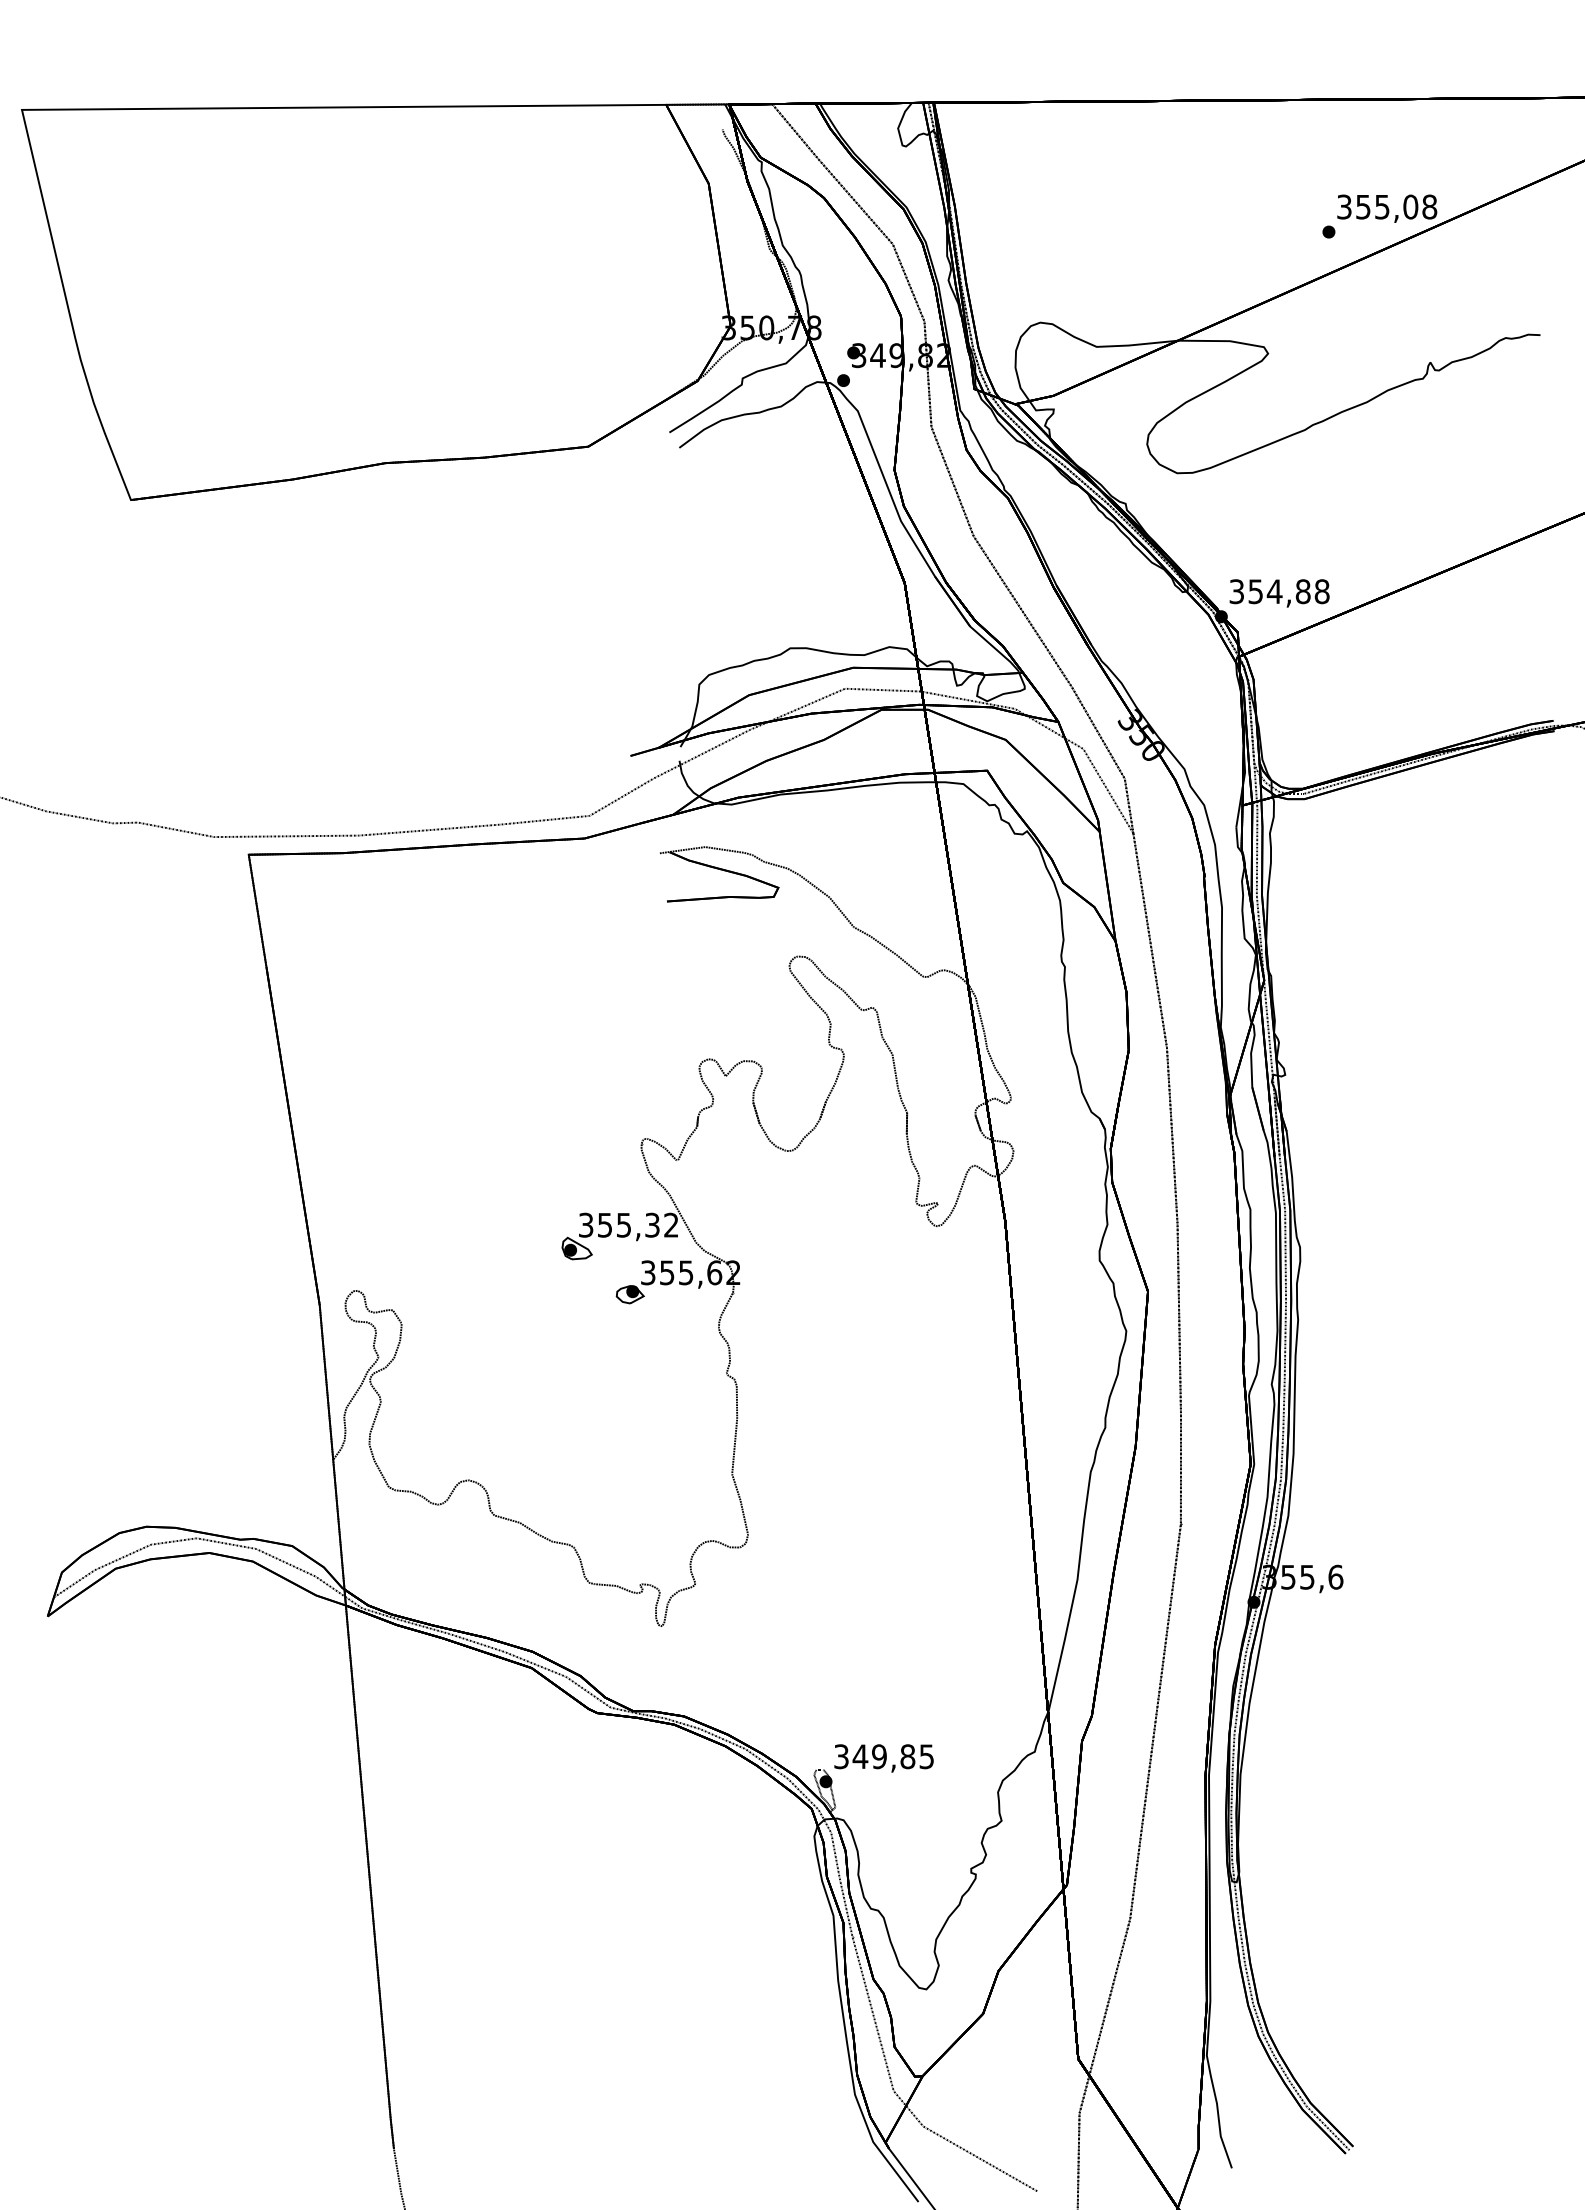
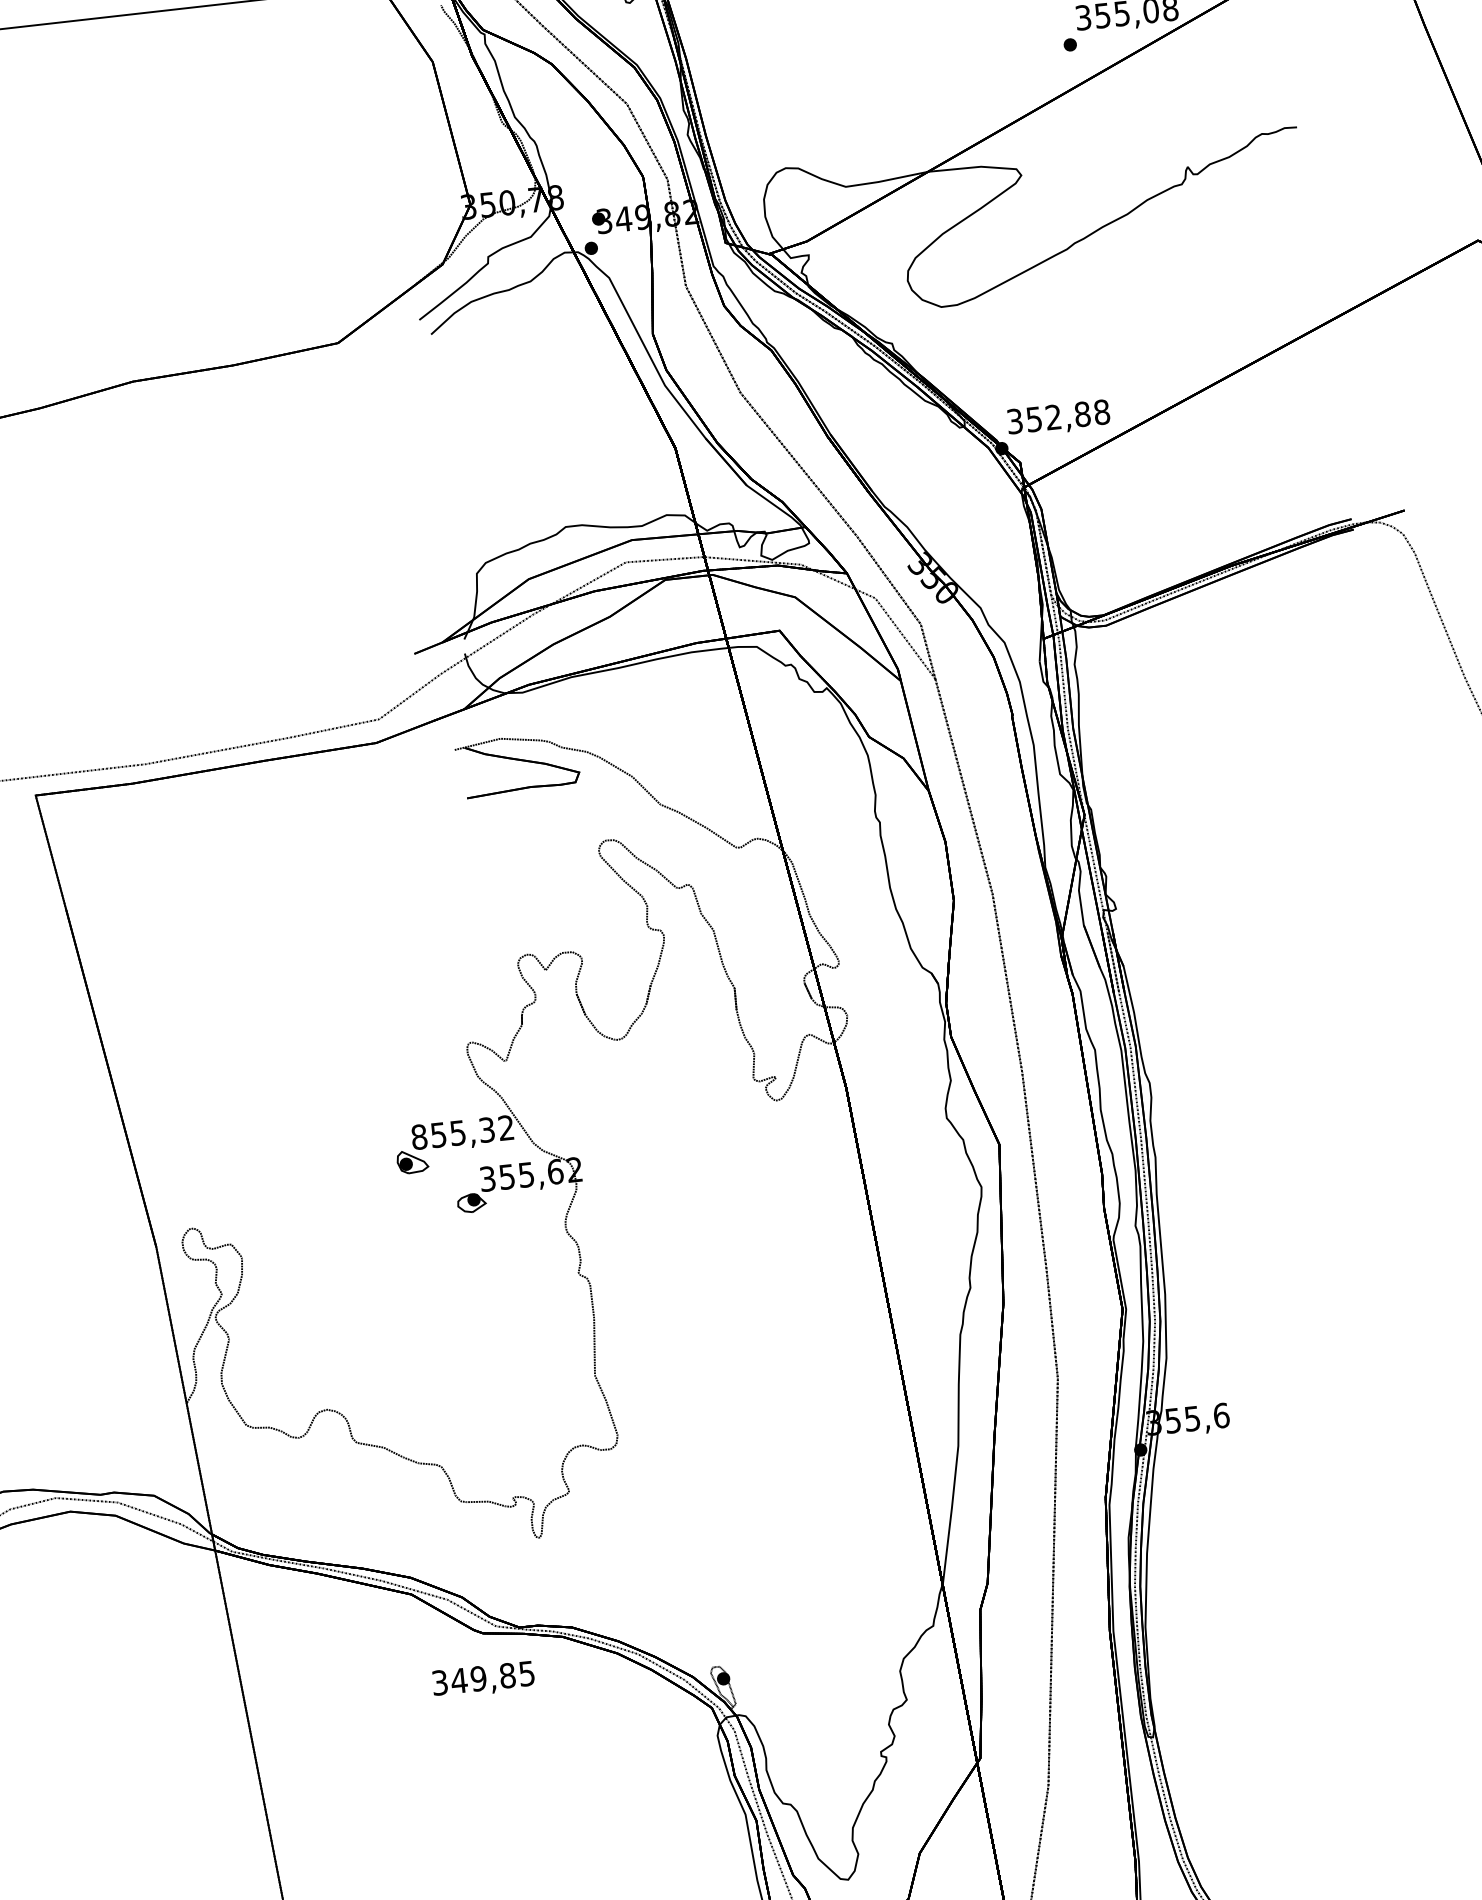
text: (1274, 591) -> (1053, 417), 354,88 -> 352,88
text: (585, 1224) -> (418, 1136), 355,32 -> 855,32
text: (883, 1758) -> (483, 1680), moved

